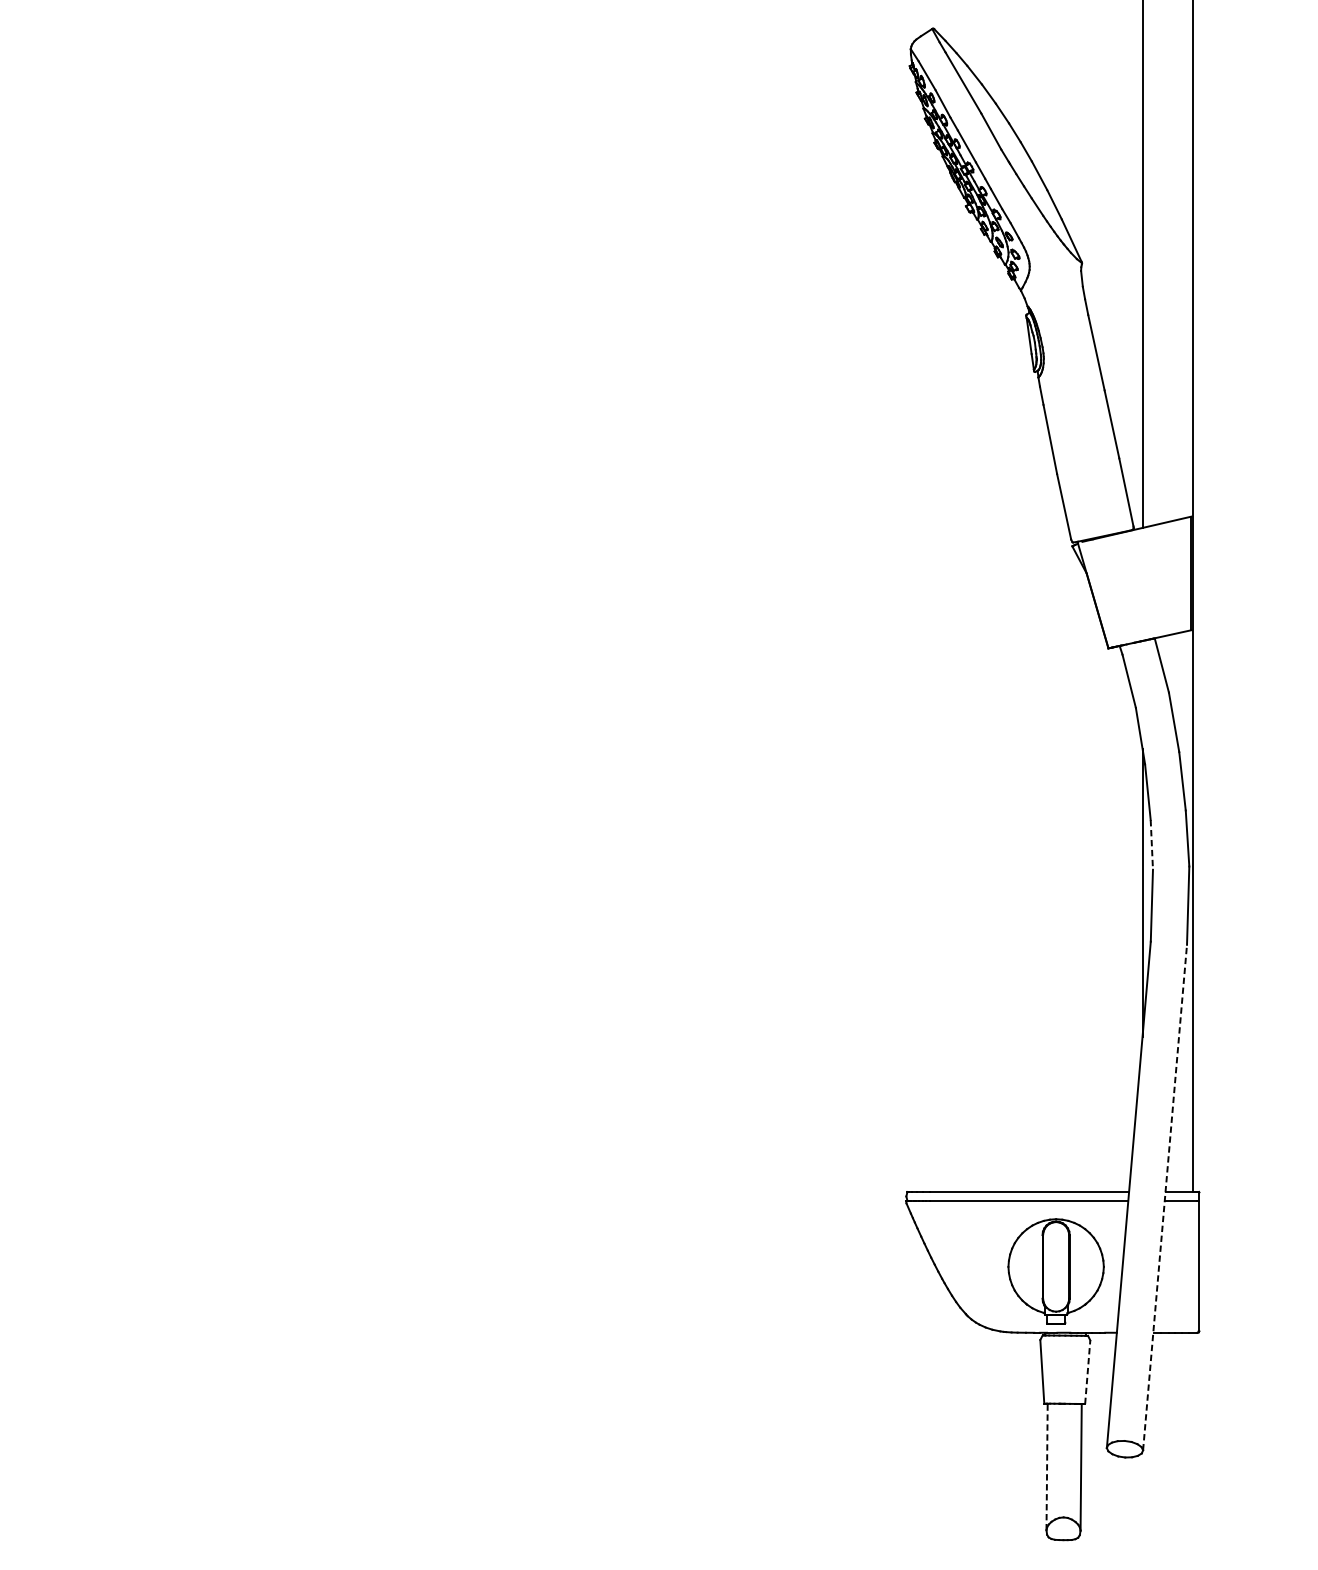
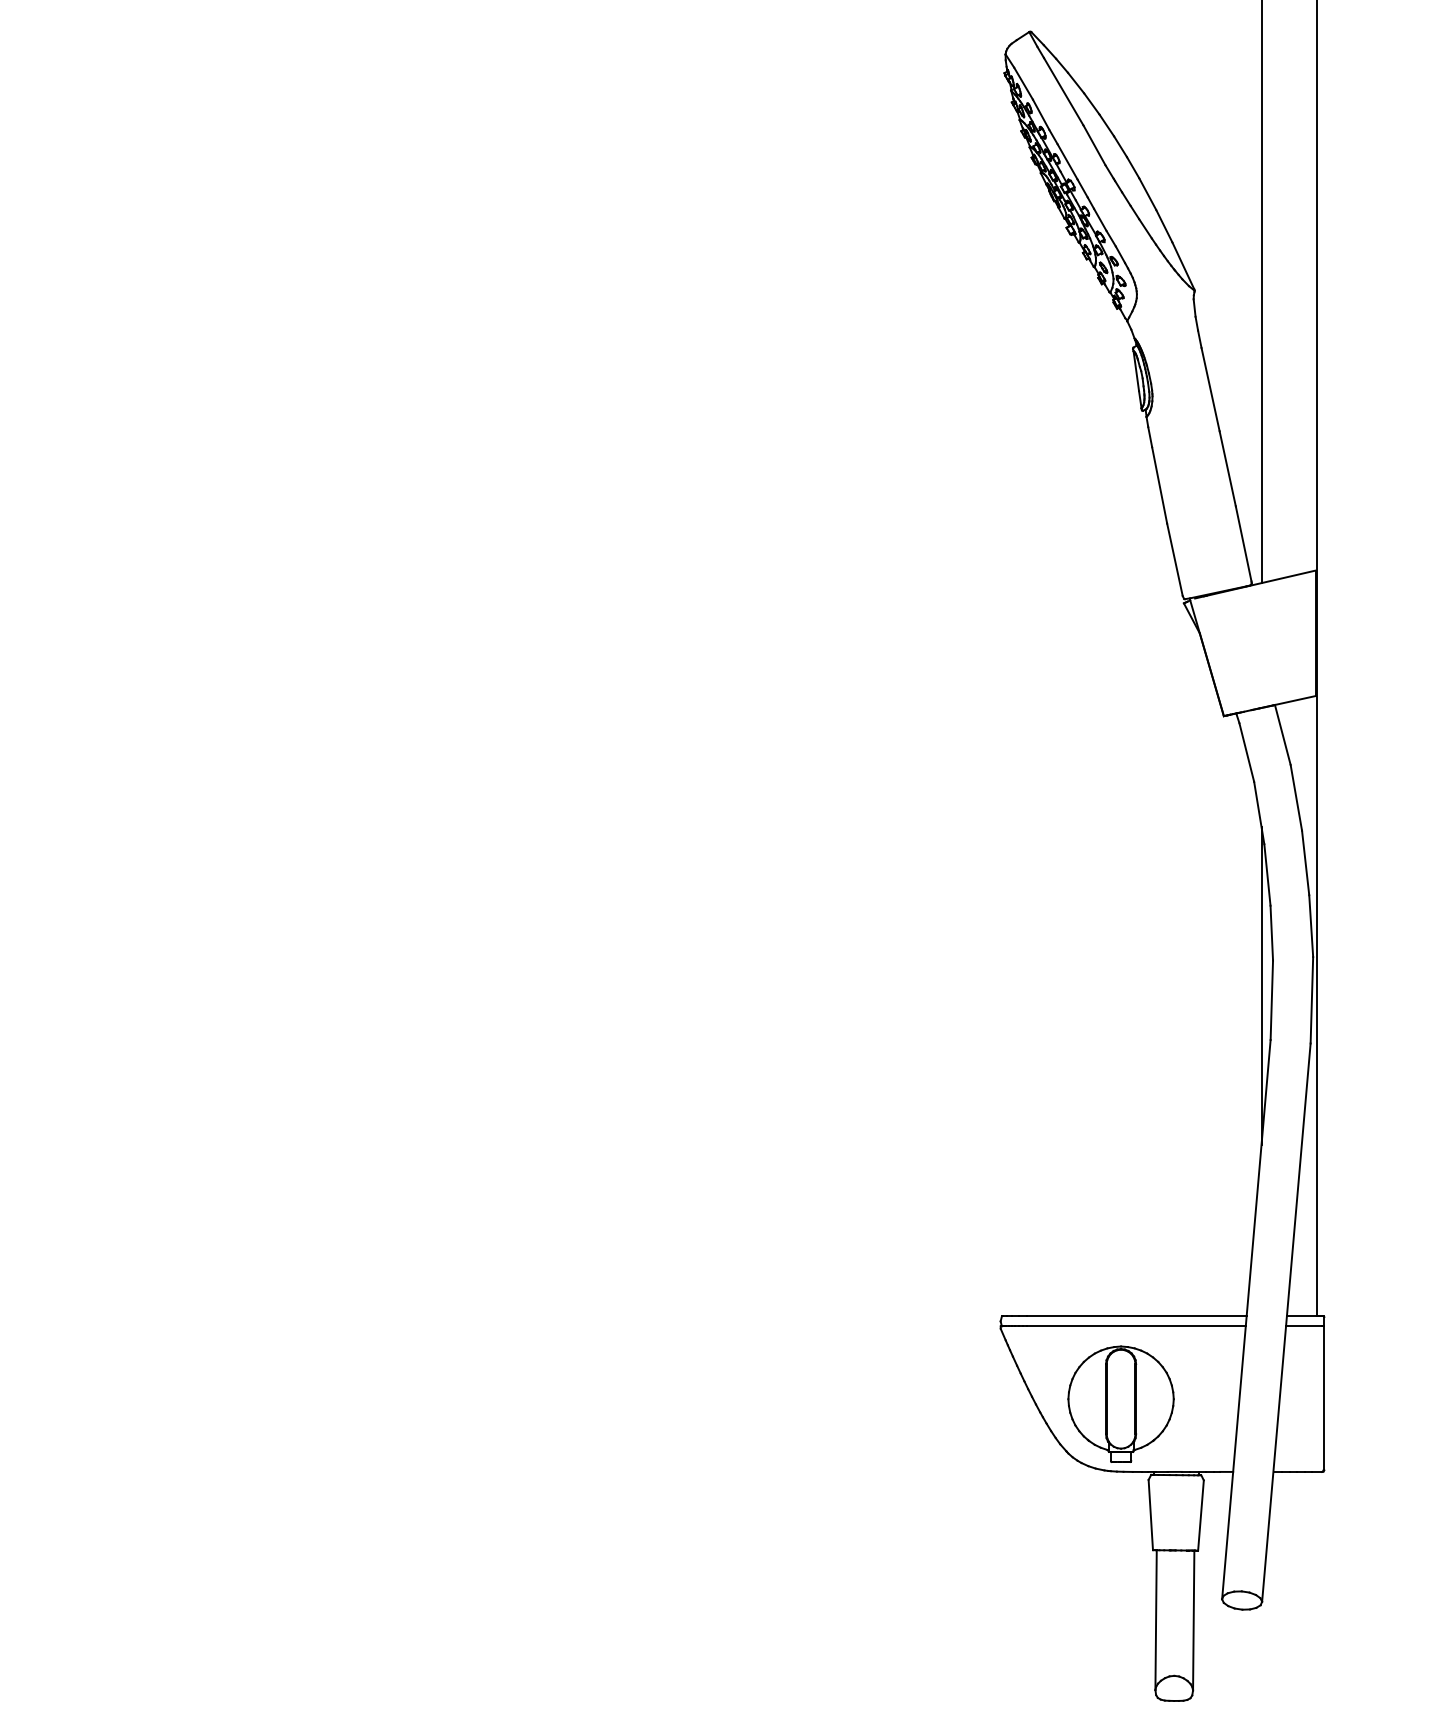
line: (1151, 845) -> (1271, 933), dashed -> solid
line: (1165, 1197) -> (1286, 1322), dashed -> solid
part: (1055, 1270) -> (1120, 1403), moved
line: (1088, 1372) -> (1201, 1515), dashed -> solid
line: (1047, 1467) -> (1156, 1620), dashed -> solid

